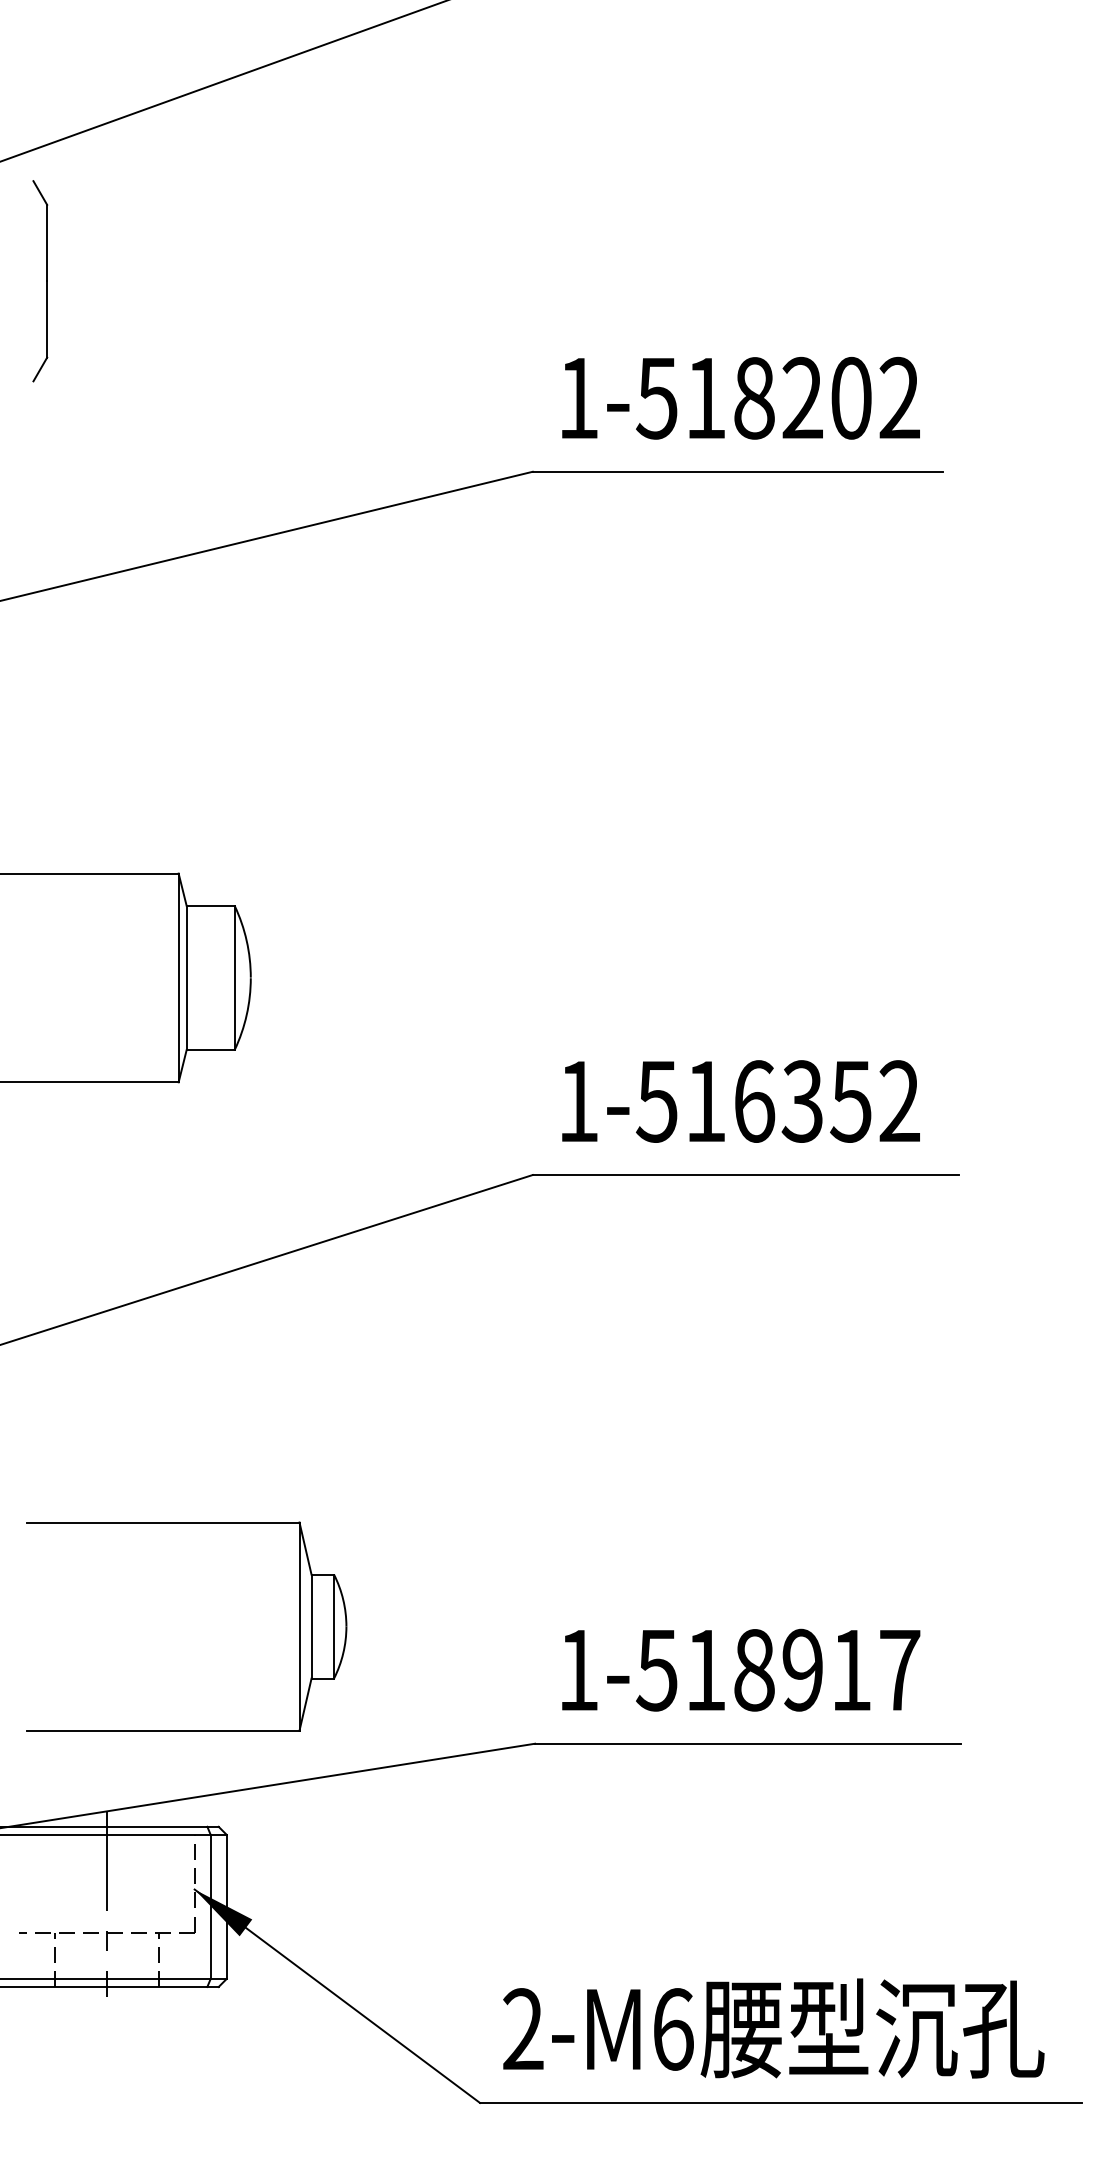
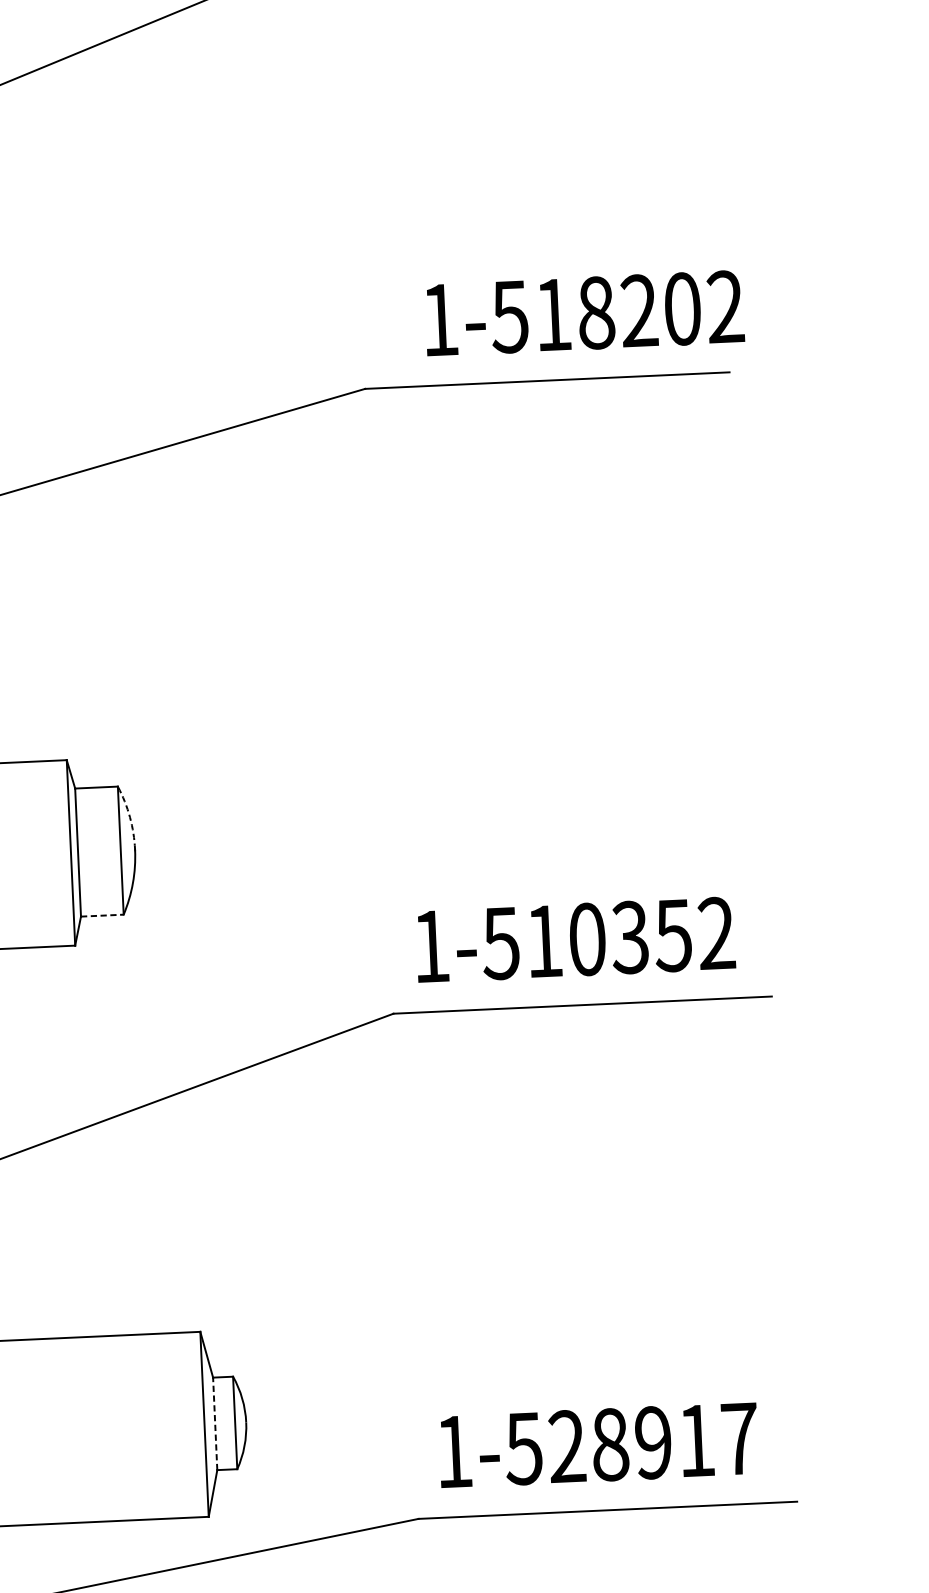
text: (740, 397) -> (584, 312), moved
arc: (246, 940) -> (129, 816), solid -> dashed
line: (211, 1050) -> (103, 916), solid -> dashed
text: (754, 1101) -> (587, 939), 1-516352 -> 1-510352
line: (311, 1626) -> (215, 1423), solid -> dashed
text: (705, 1669) -> (566, 1446), 1-518917 -> 1-528917

